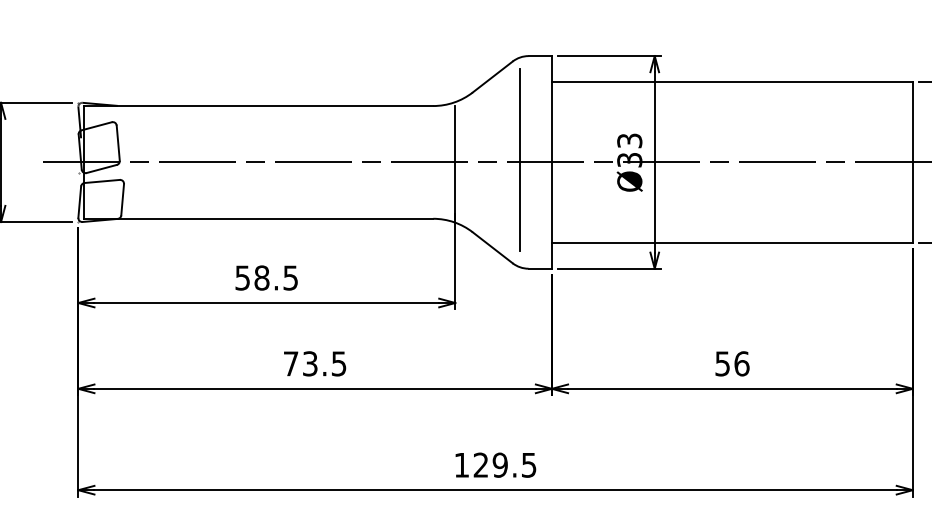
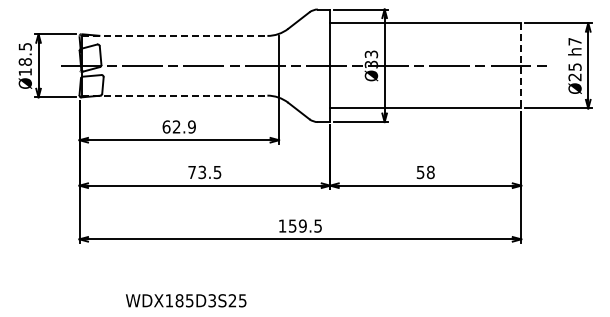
line: (257, 105) -> (174, 35), solid -> dashed
line: (520, 159) -> (313, 64), removed
line: (913, 161) -> (521, 65), solid -> dashed
line: (257, 218) -> (174, 95), solid -> dashed
text: (265, 277) -> (178, 126), 58.5 -> 62.9
text: (741, 362) -> (430, 171), 56 -> 58
text: (480, 464) -> (292, 225), 129.5 -> 159.5

